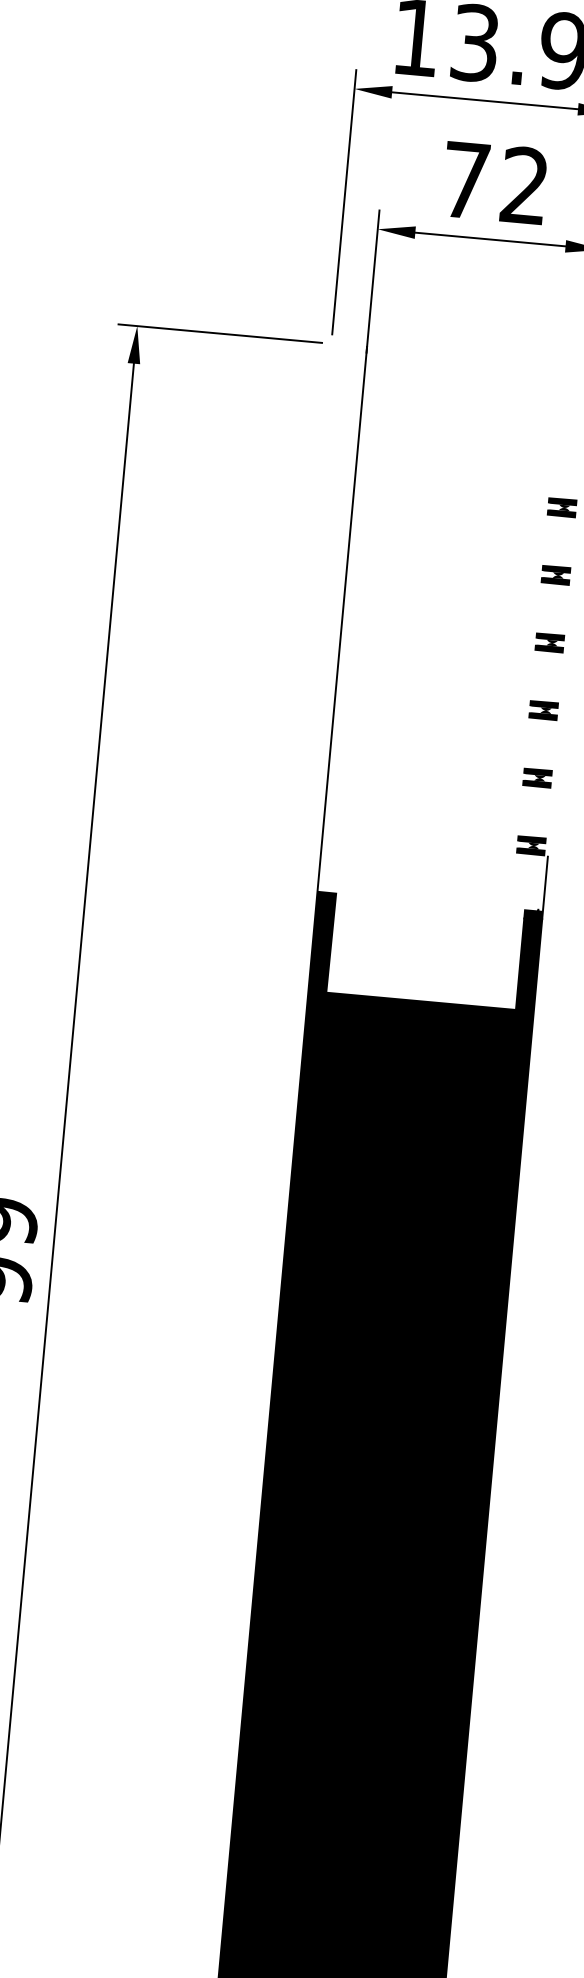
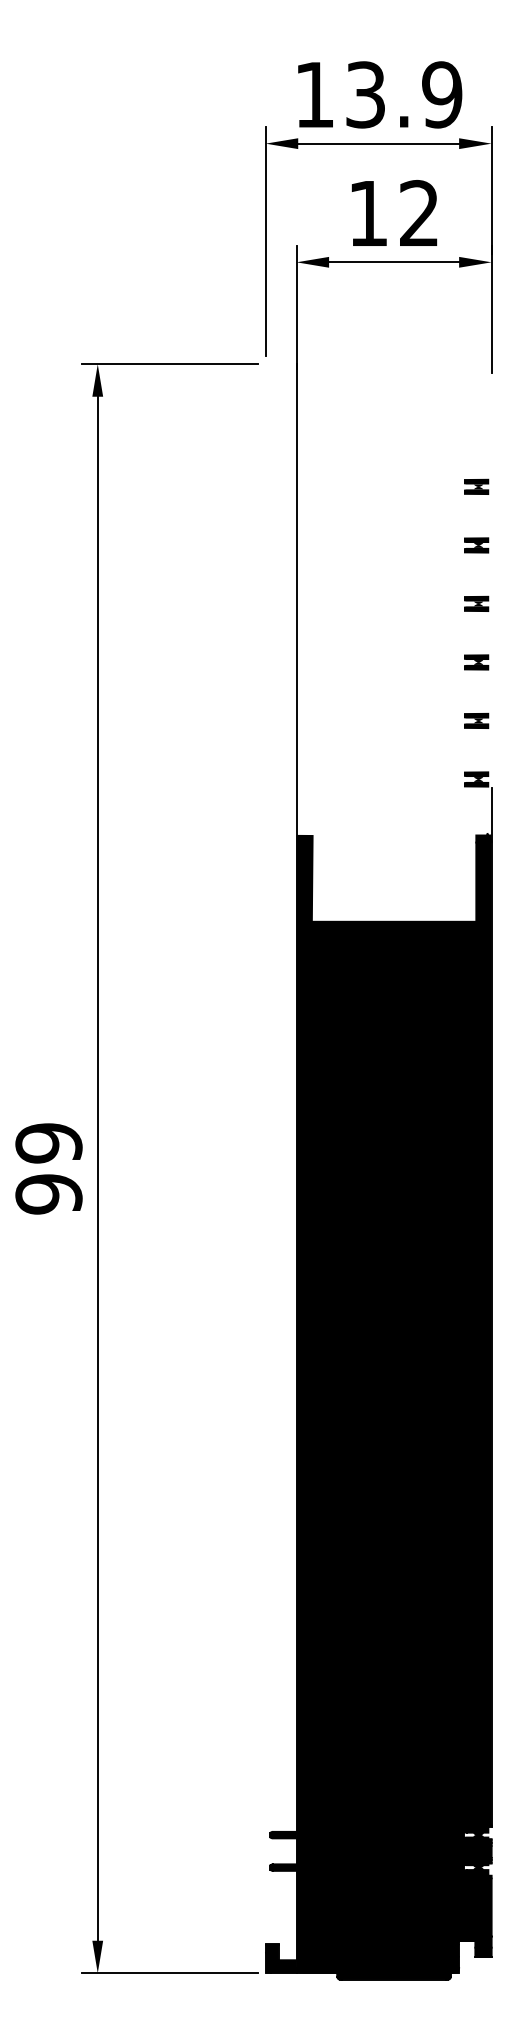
text: (466, 180) -> (368, 213), 72 -> 12

